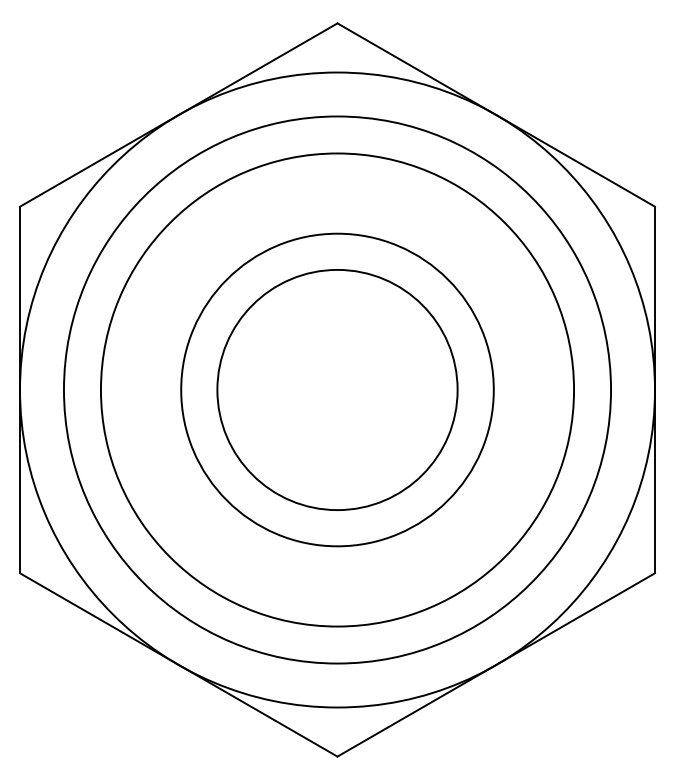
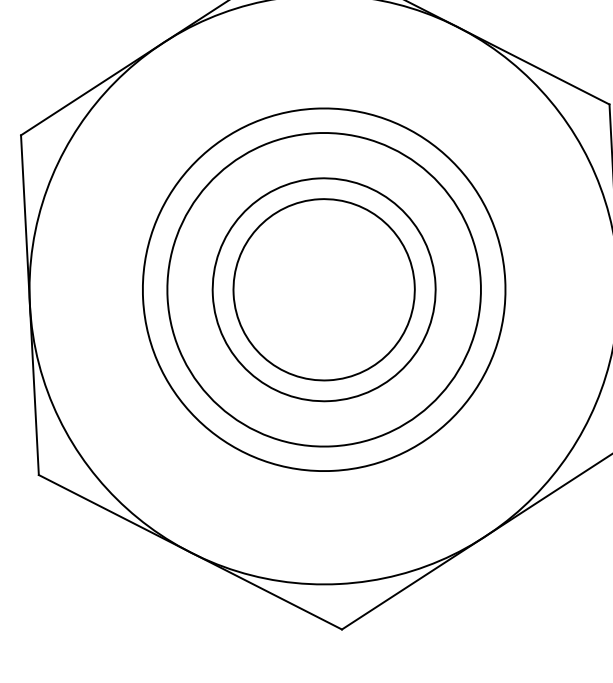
circle: (337, 389) -> (324, 289), size x0.62
circle: (337, 389) -> (324, 289), size x0.71
circle: (337, 389) -> (324, 289), size x0.71

